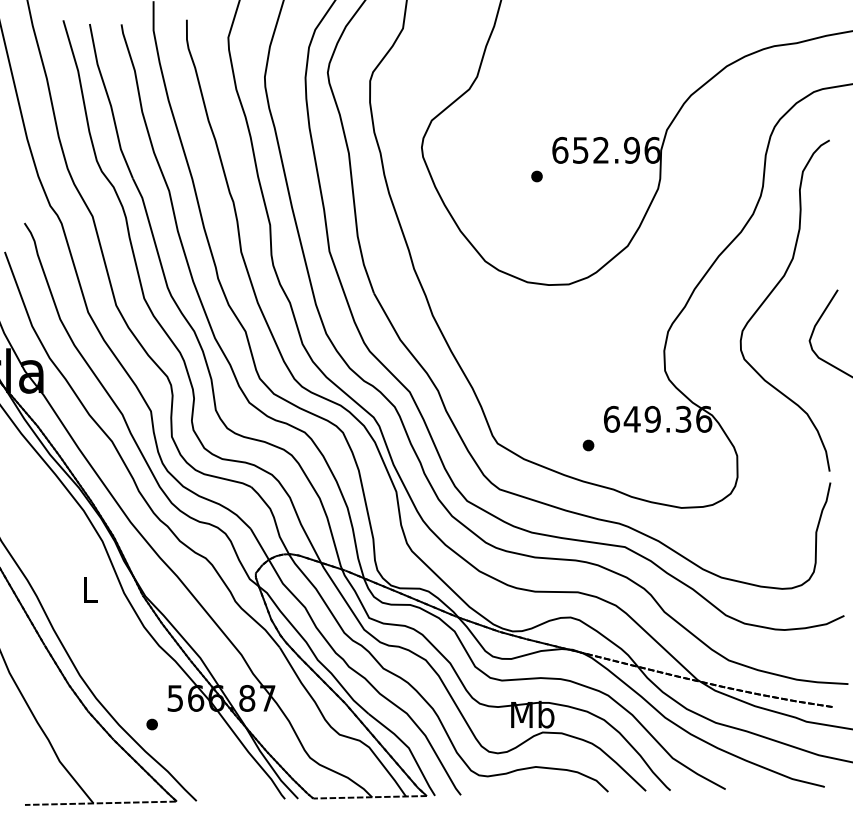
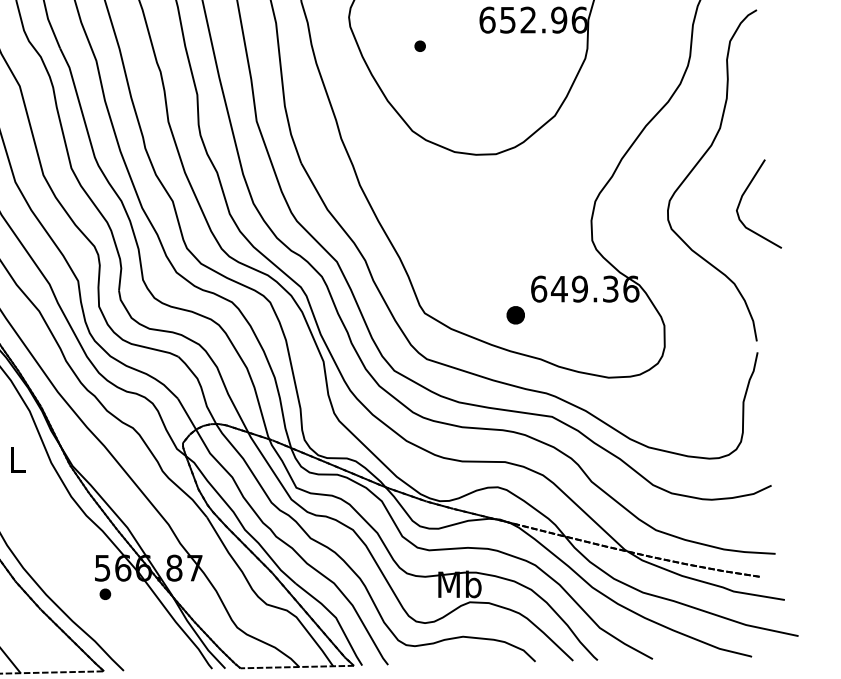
part: (536, 176) -> (419, 46), moved
part: (588, 445) -> (515, 315), size x1.6
part: (151, 724) -> (104, 594), moved

